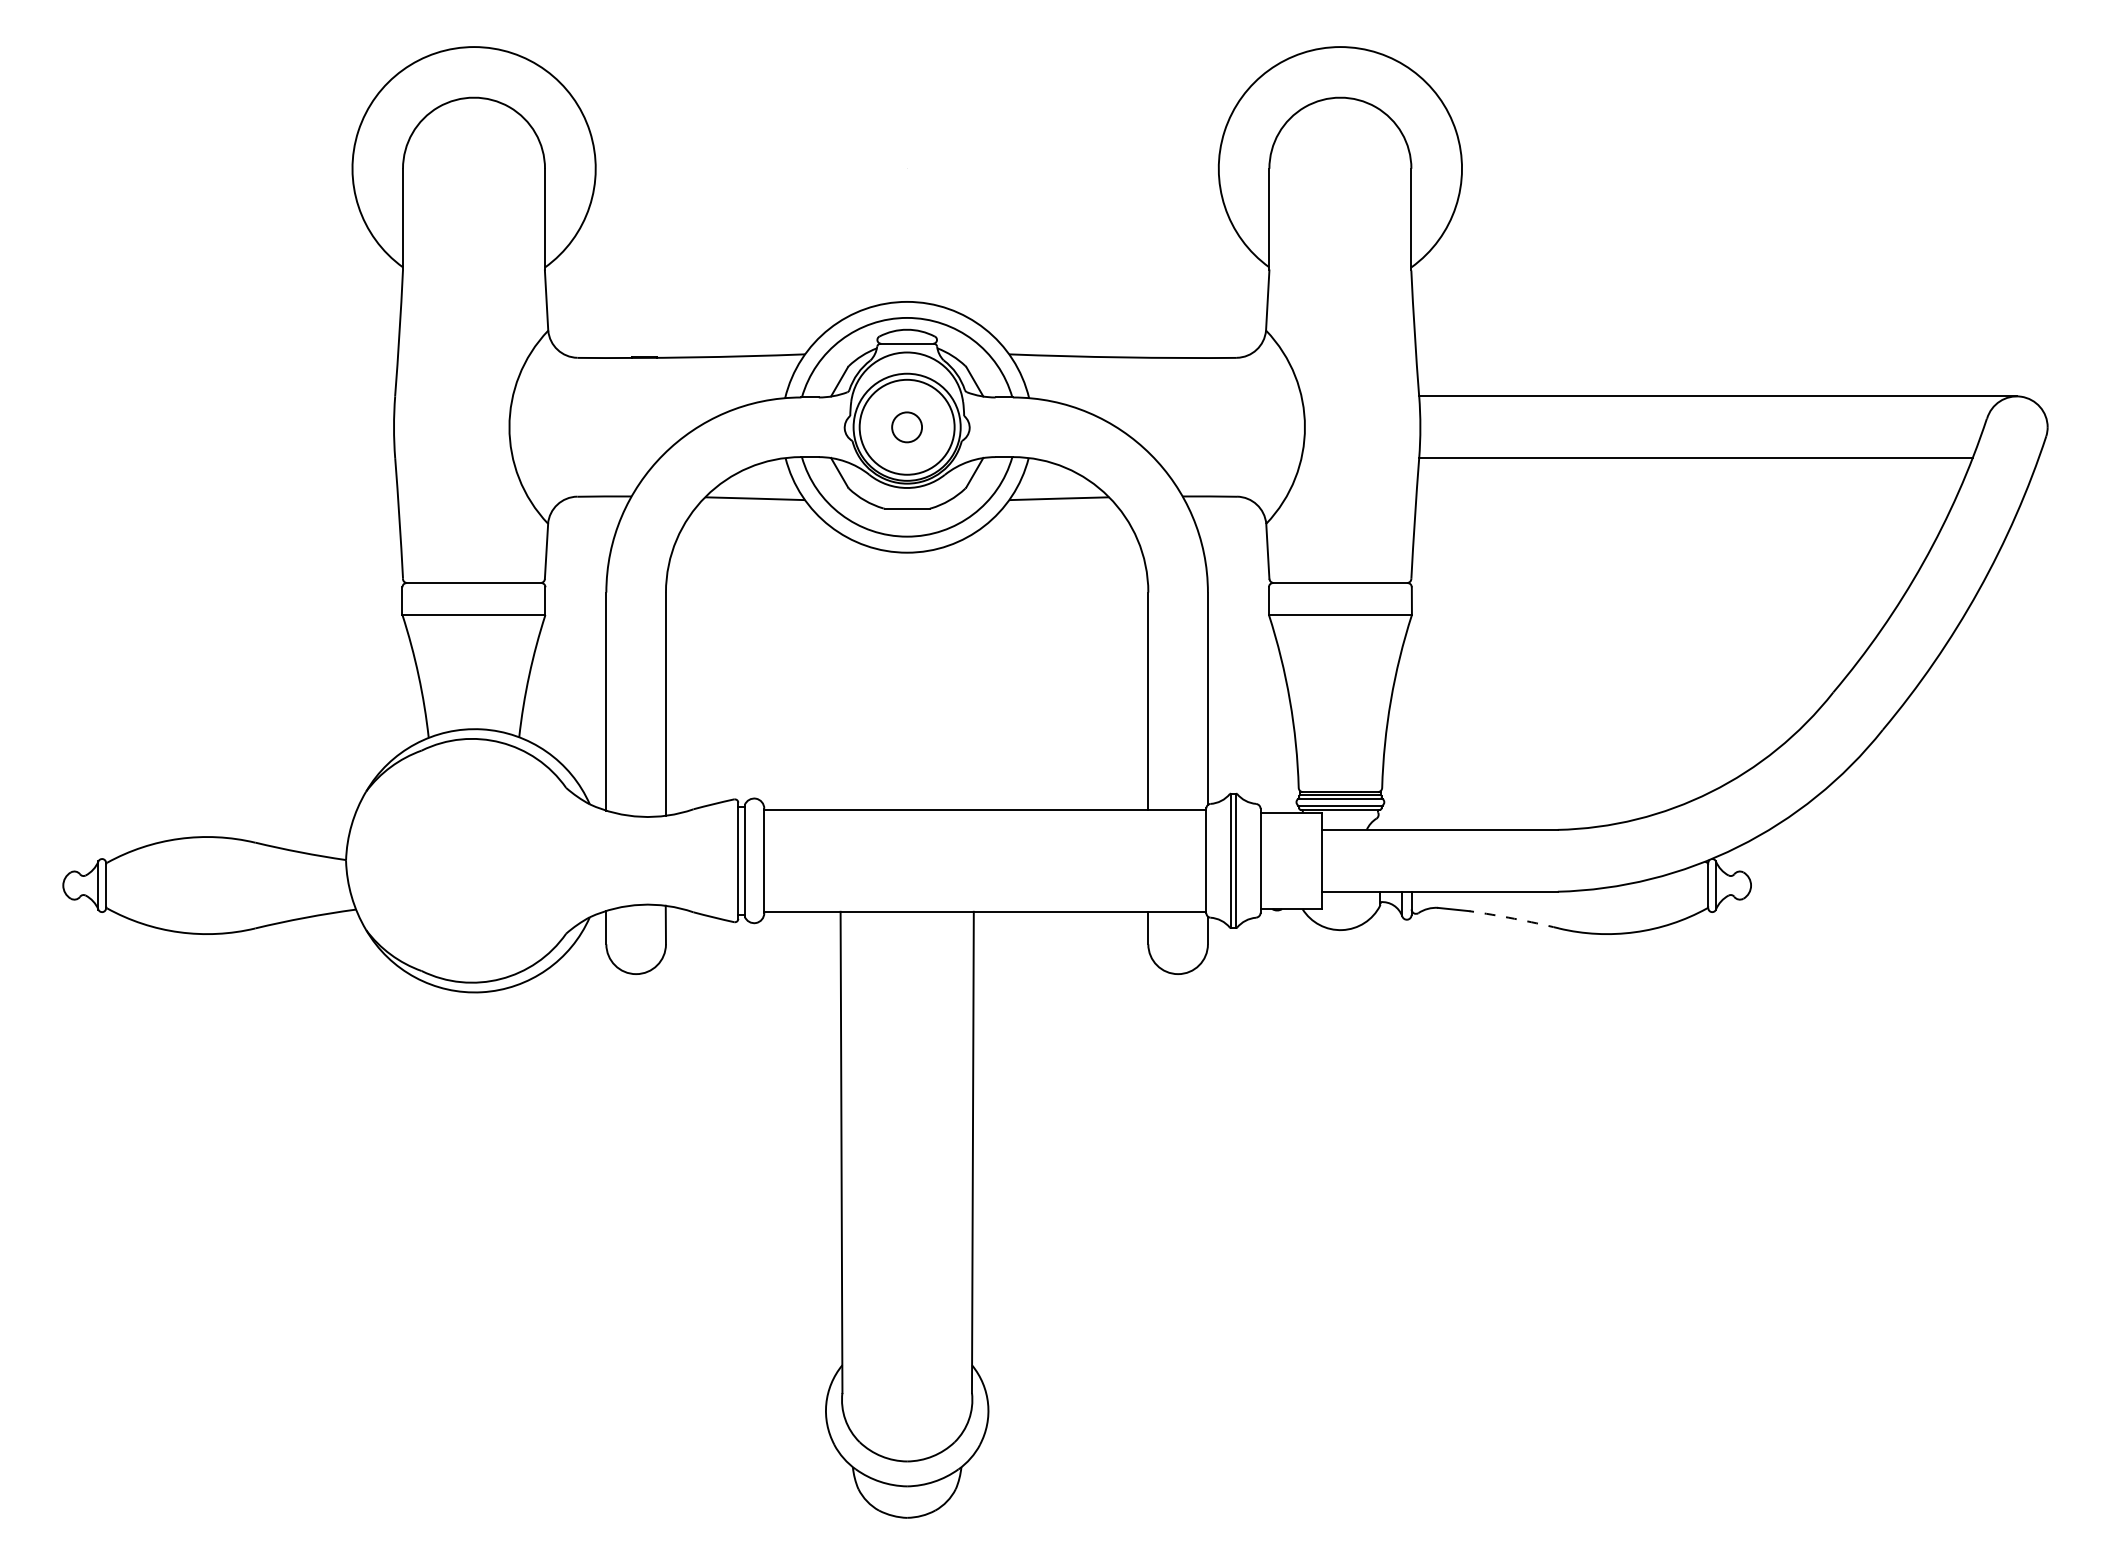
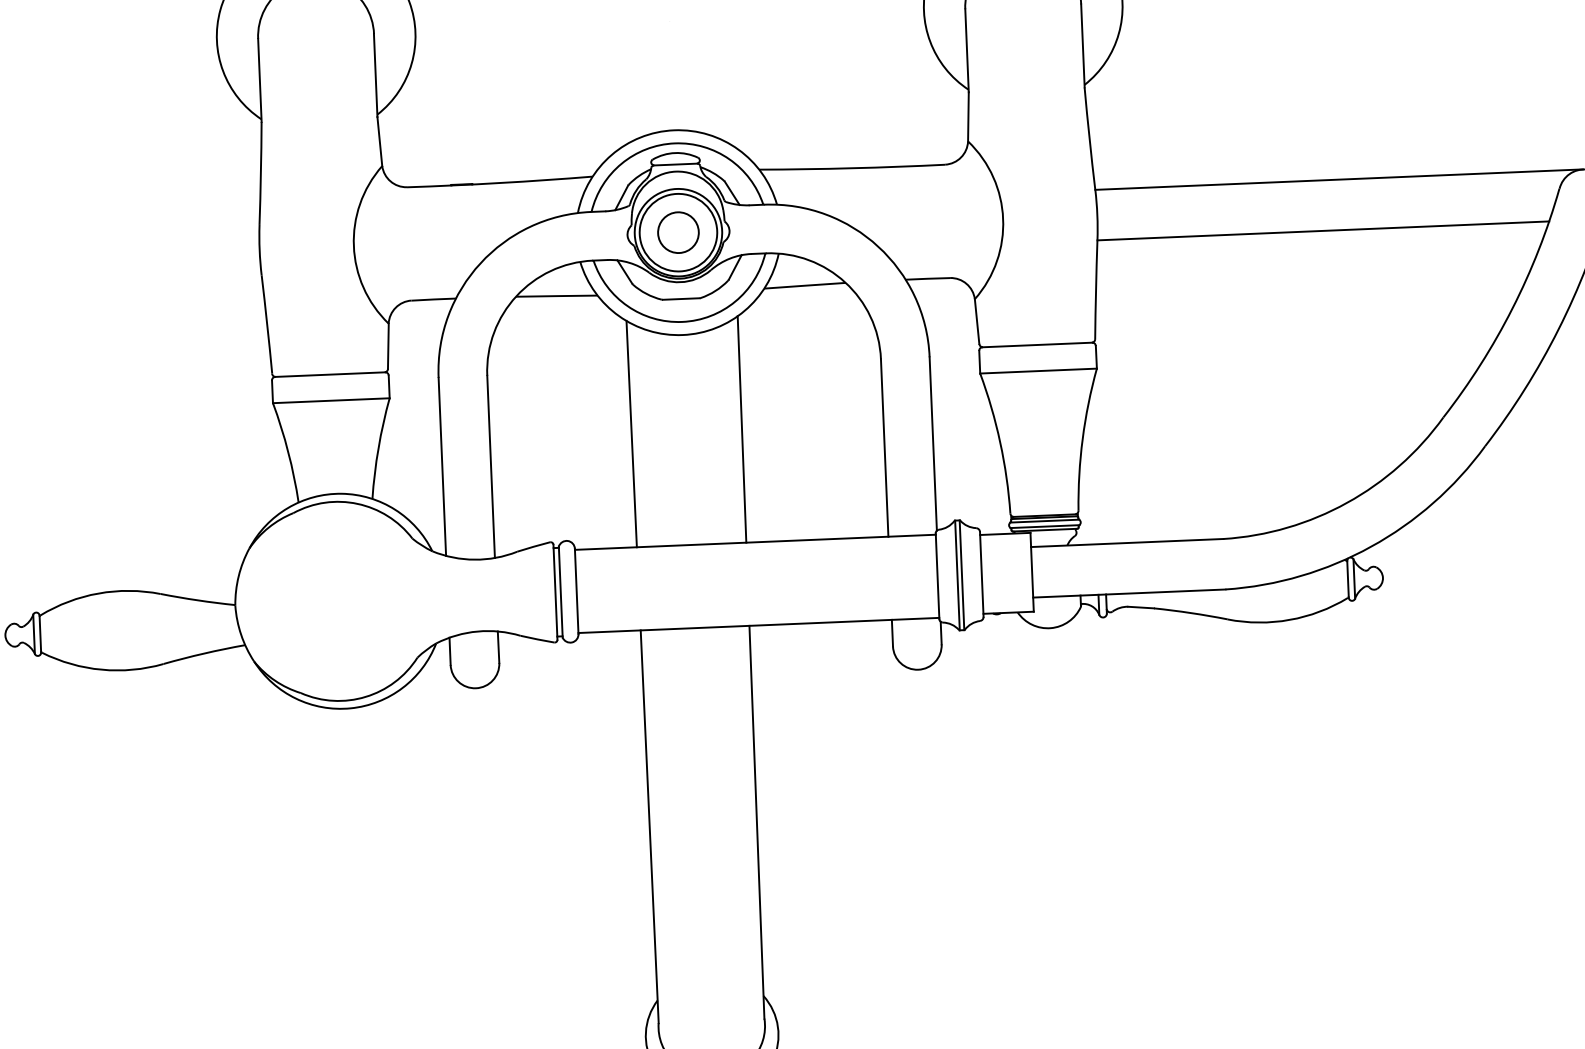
circle: (906, 427) -> (677, 232), size x1.67
line: (839, 670) -> (631, 433), added
line: (974, 670) -> (741, 428), added
arc: (1514, 918) -> (1190, 612), dashed -> solid

